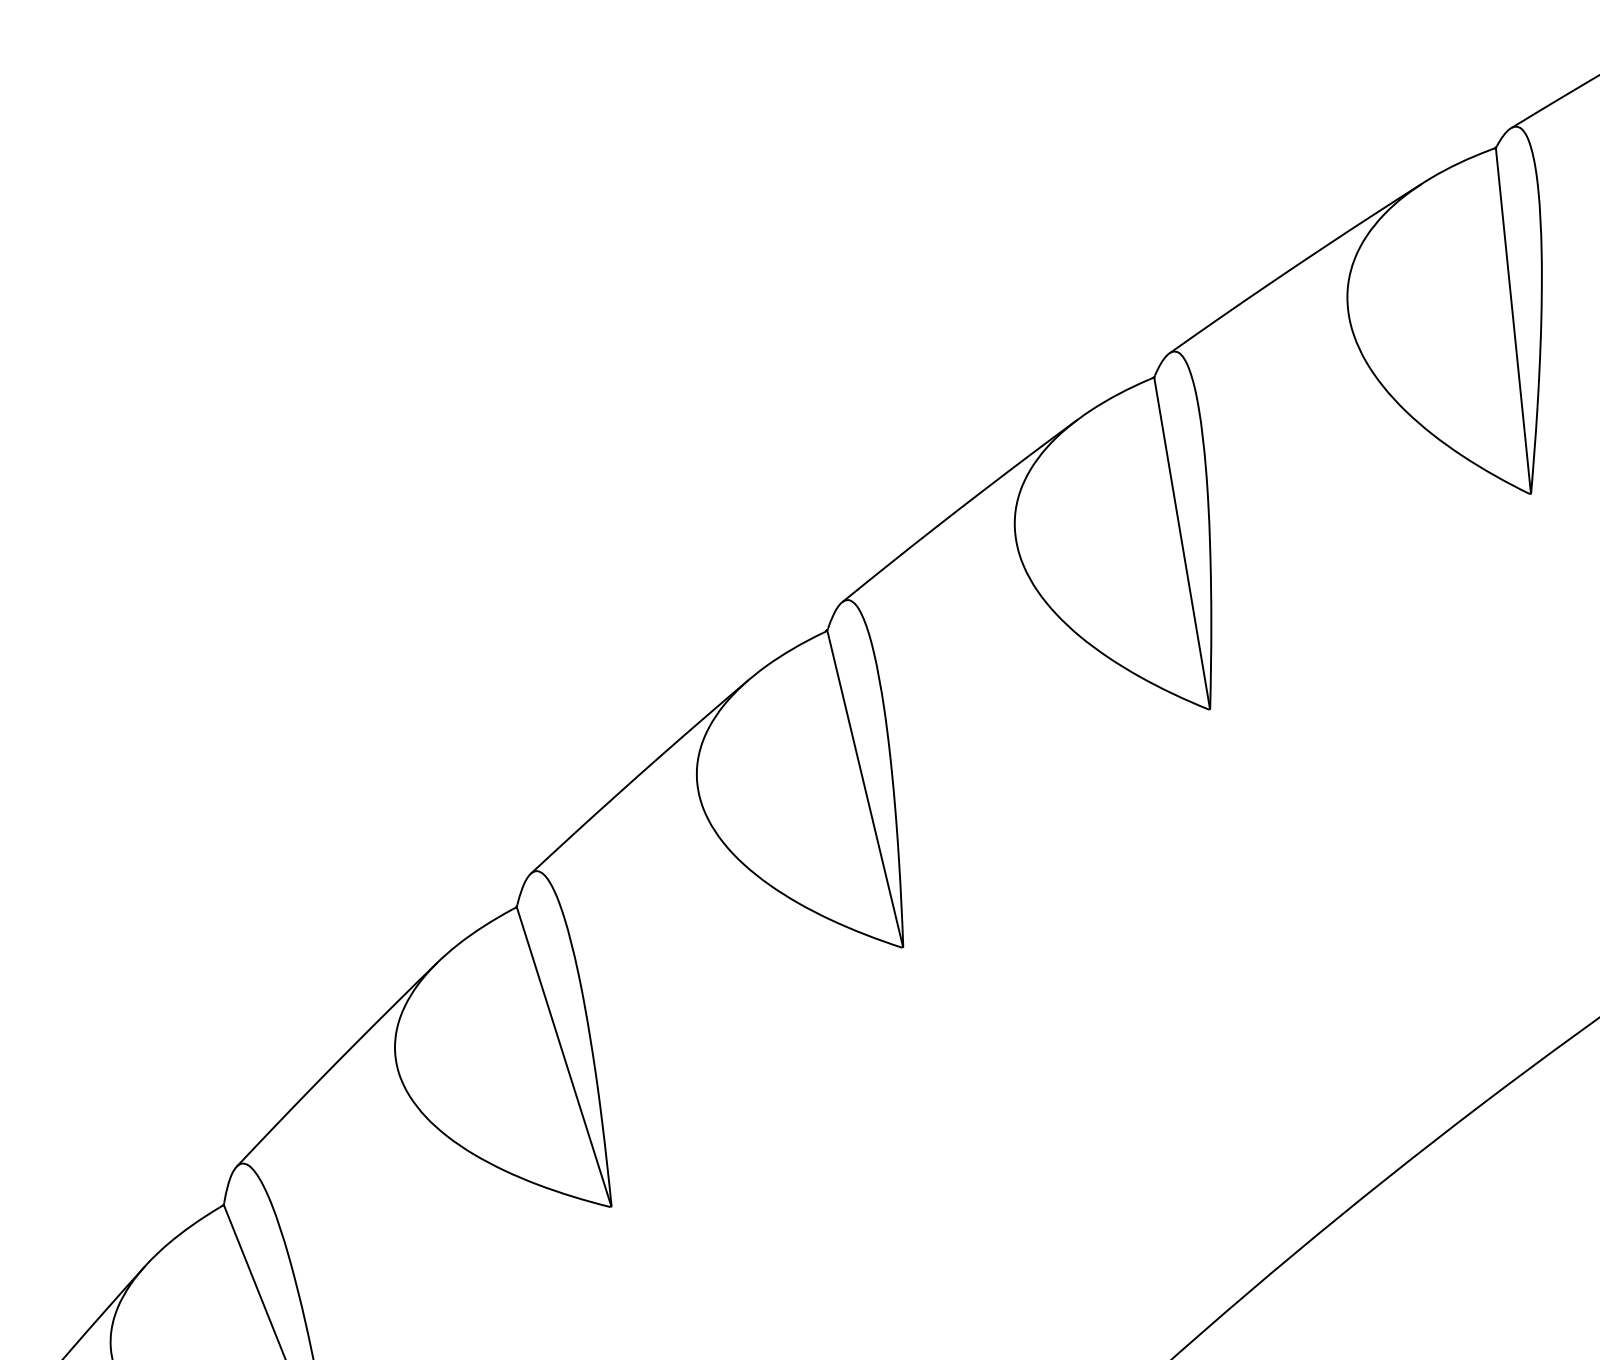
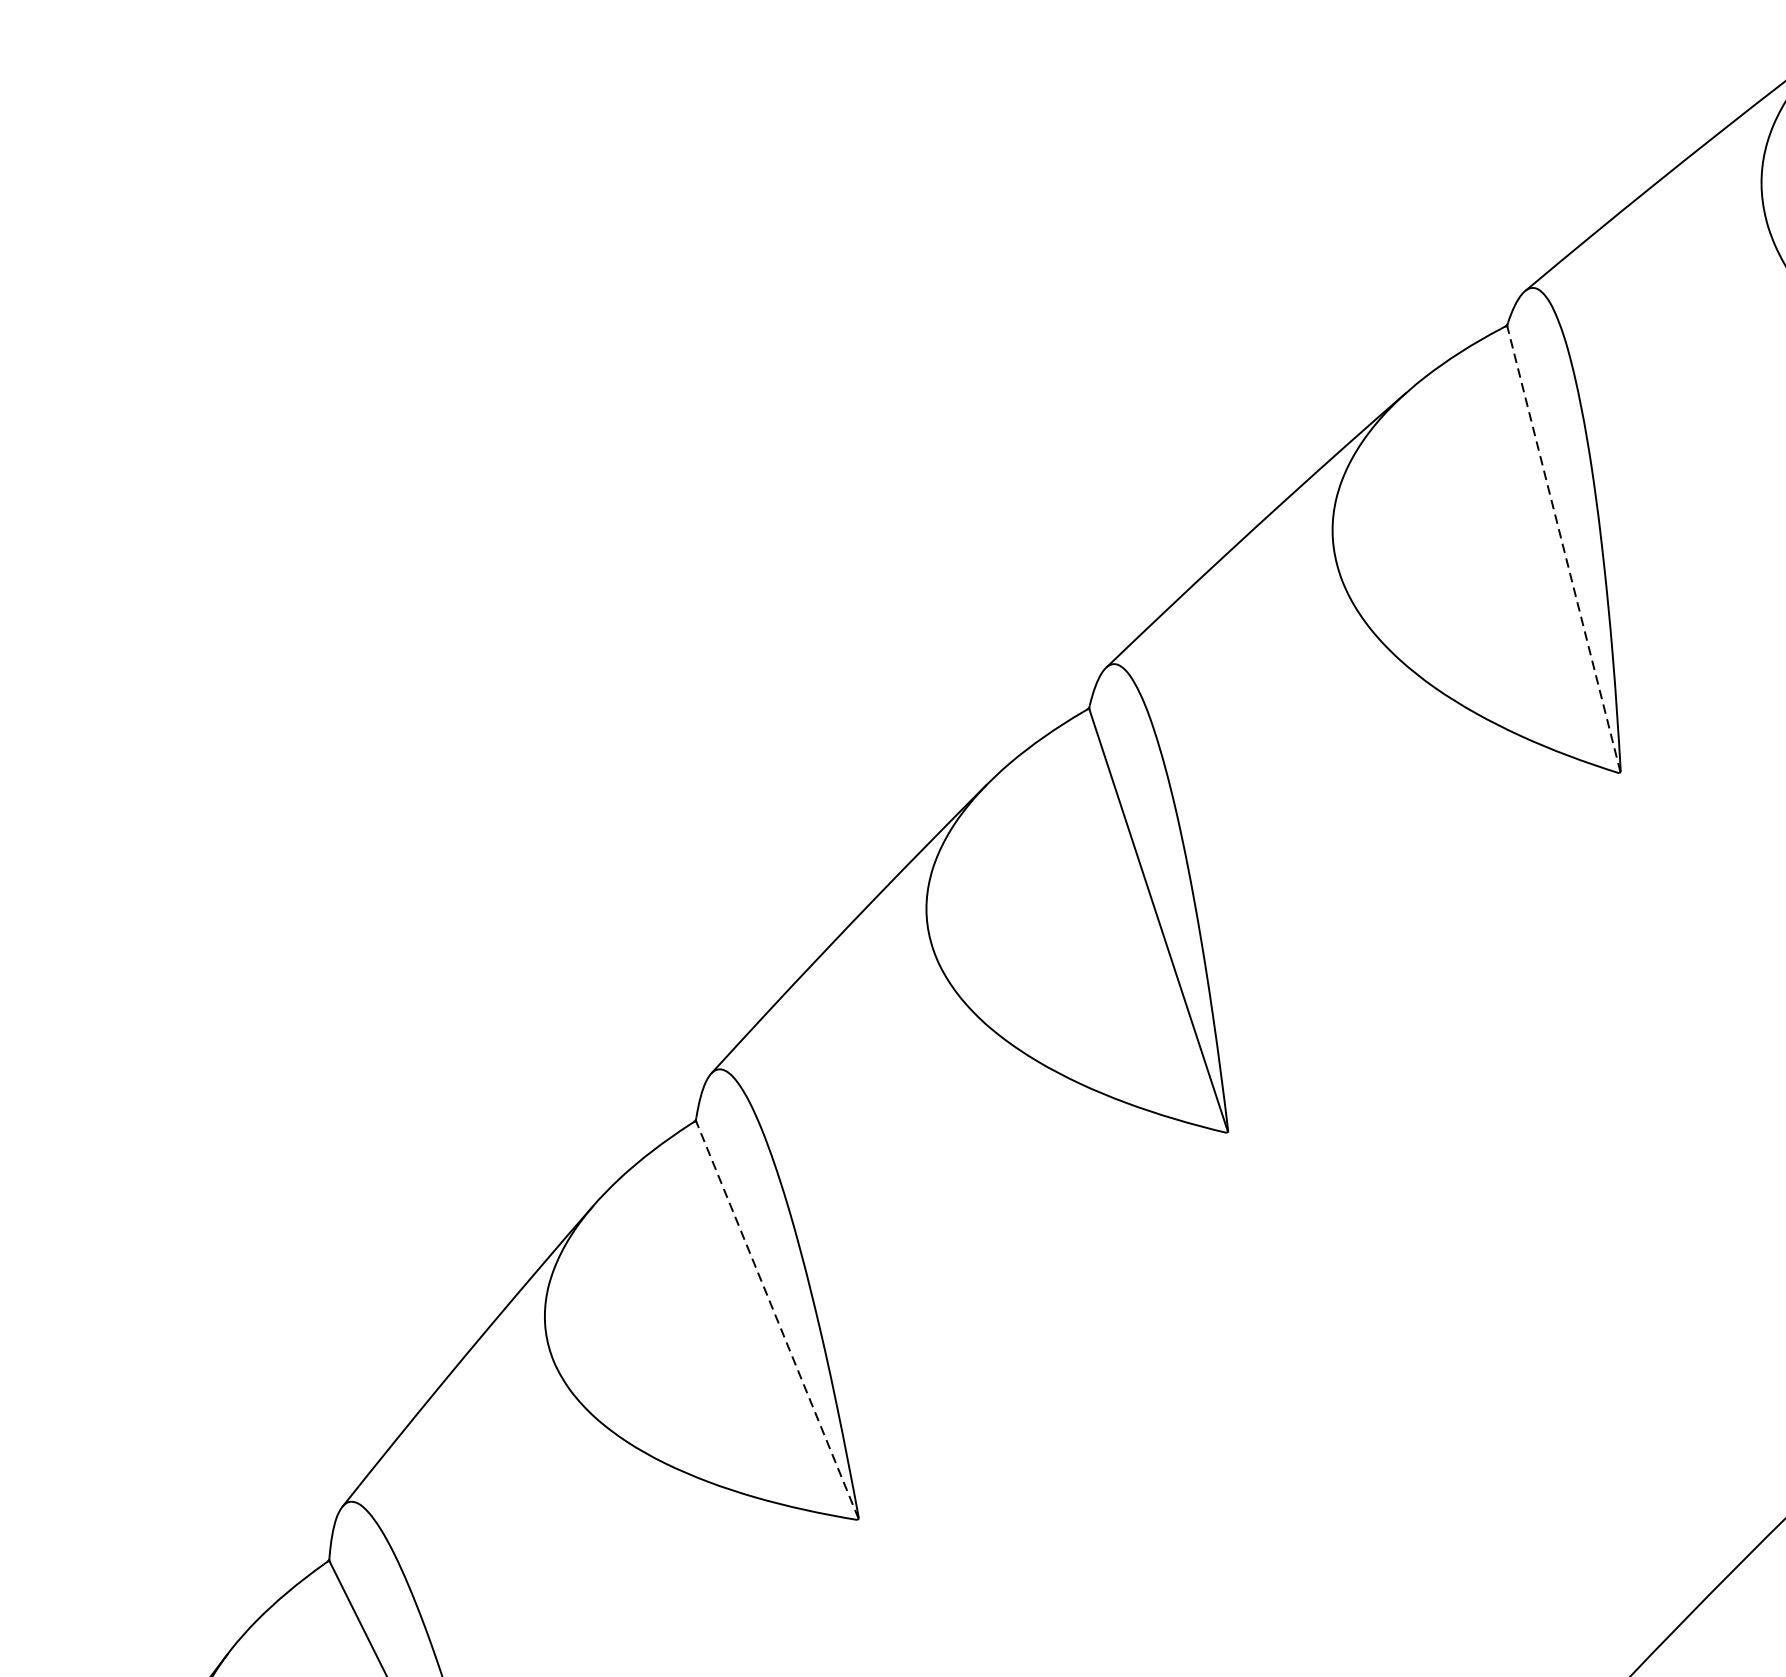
line: (1182, 543) -> (1564, 549), solid -> dashed
line: (564, 1056) -> (777, 1319), solid -> dashed

